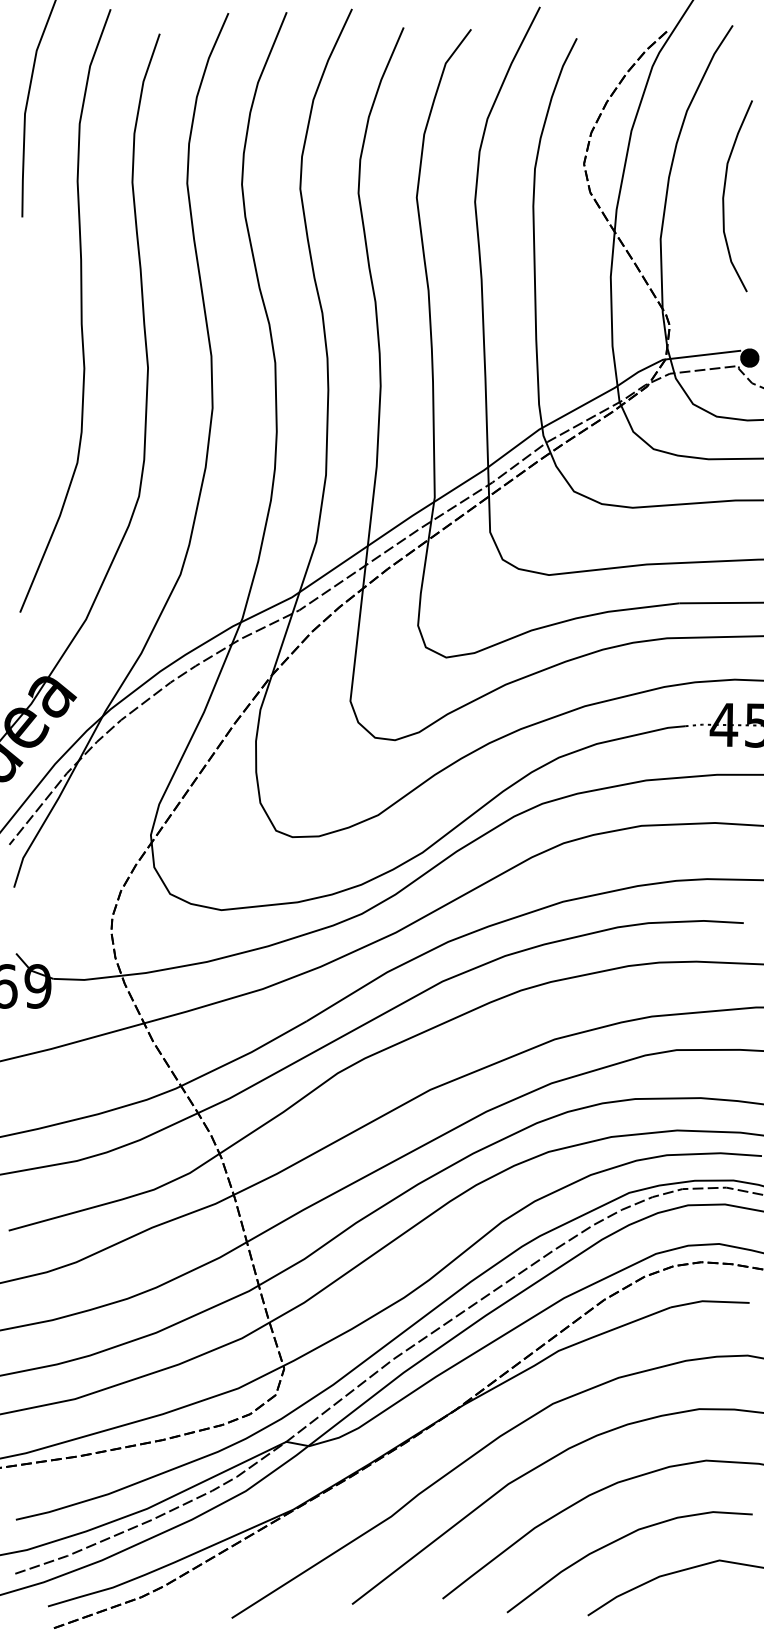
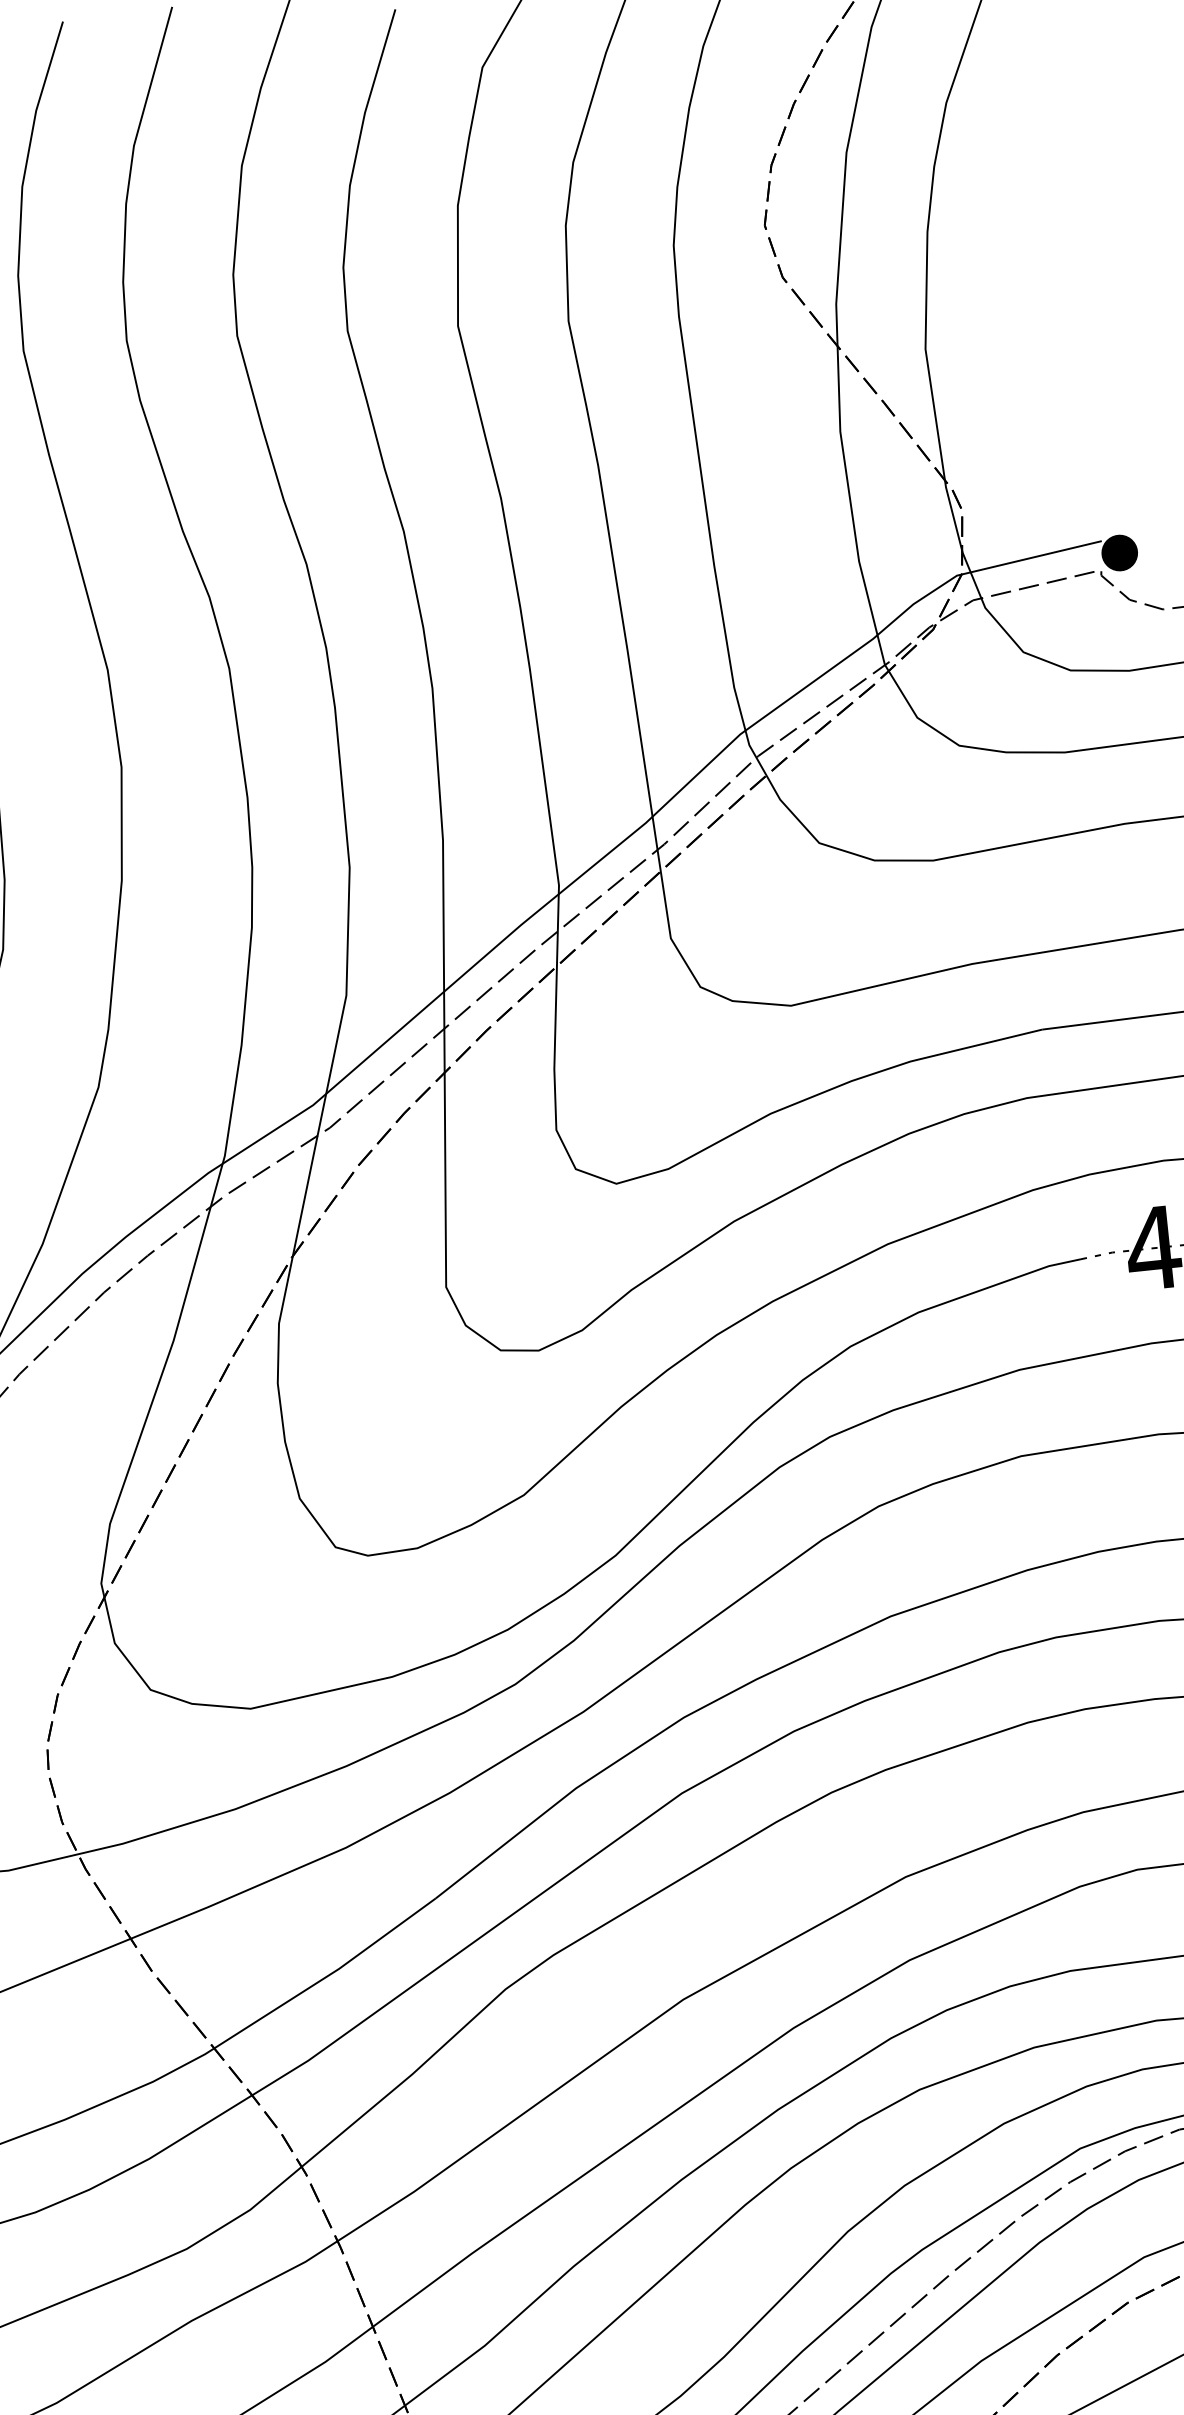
curve: (724, 196) -> (1035, 255), removed

